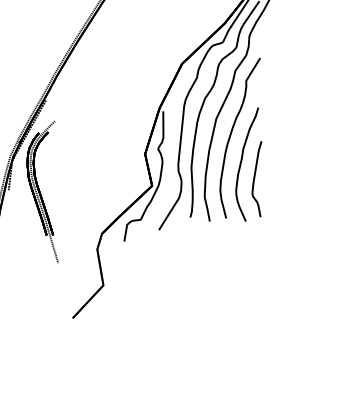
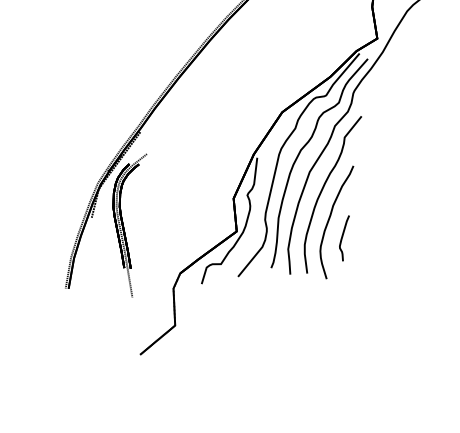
part: (258, 179) -> (344, 238), size x0.6

